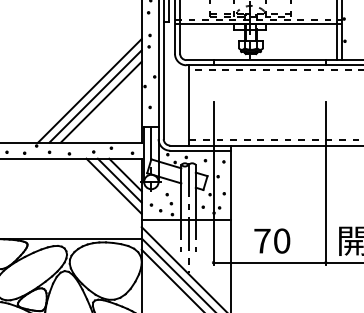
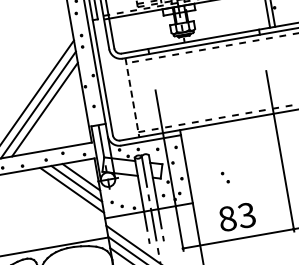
line: (189, 105) -> (132, 97), solid -> dashed
part: (168, 199) -> (224, 178), moved
text: (272, 240) -> (237, 216), 70 -> 83

